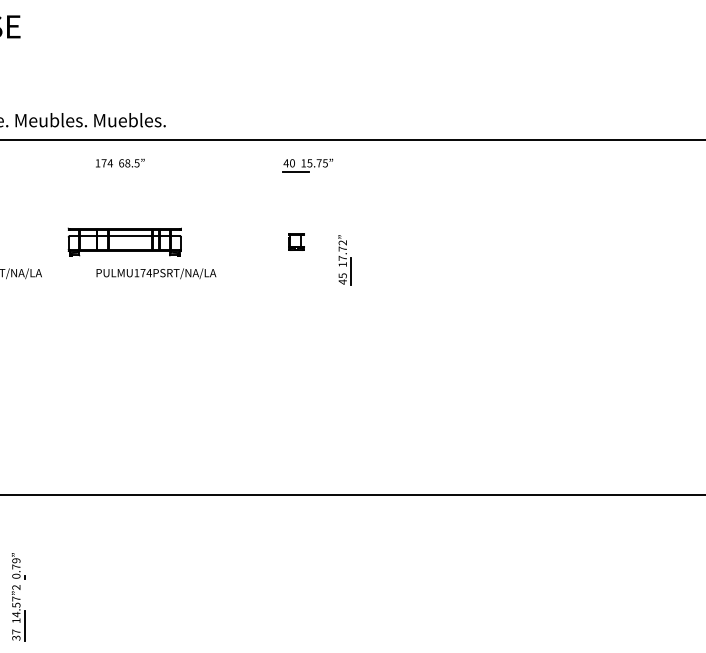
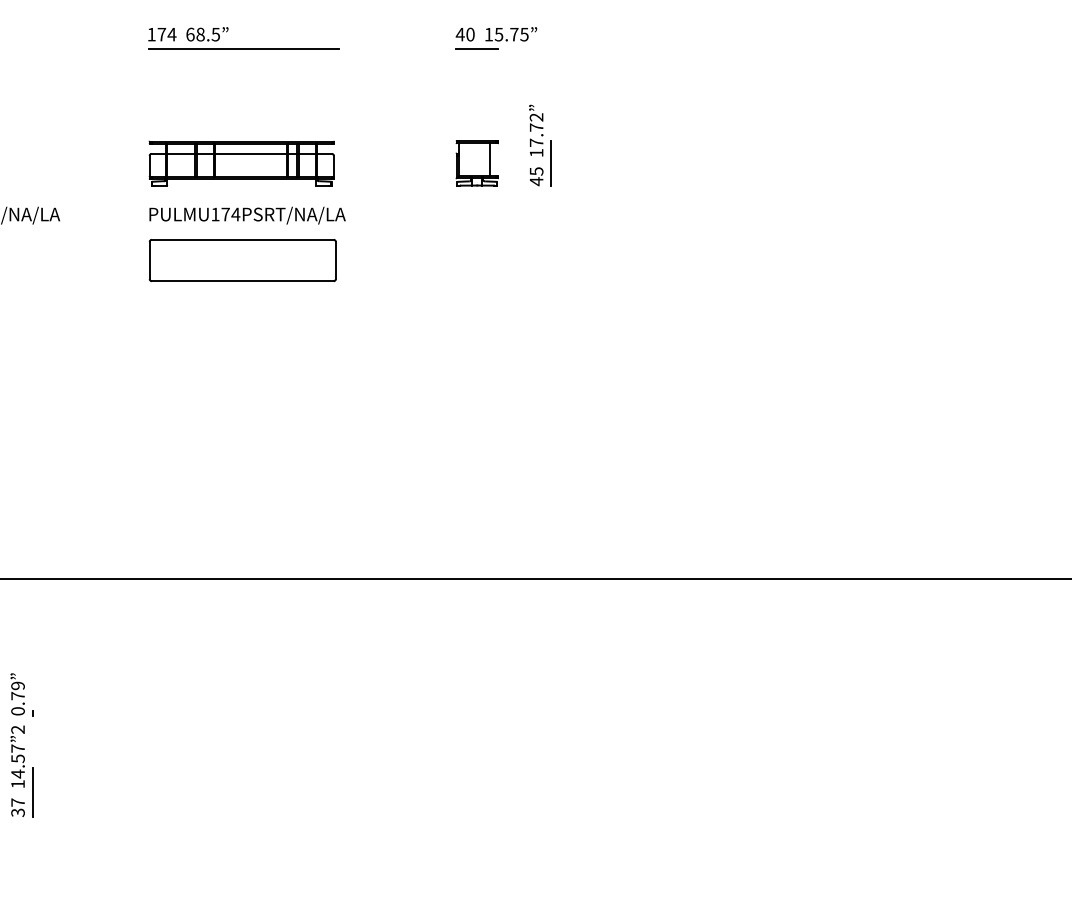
line: (154, 172) -> (244, 49), added
part: (124, 241) -> (241, 162), moved
part: (296, 241) -> (477, 162), size x1.67
part: (344, 260) -> (539, 146), moved
part: (153, 300) -> (242, 259), added

